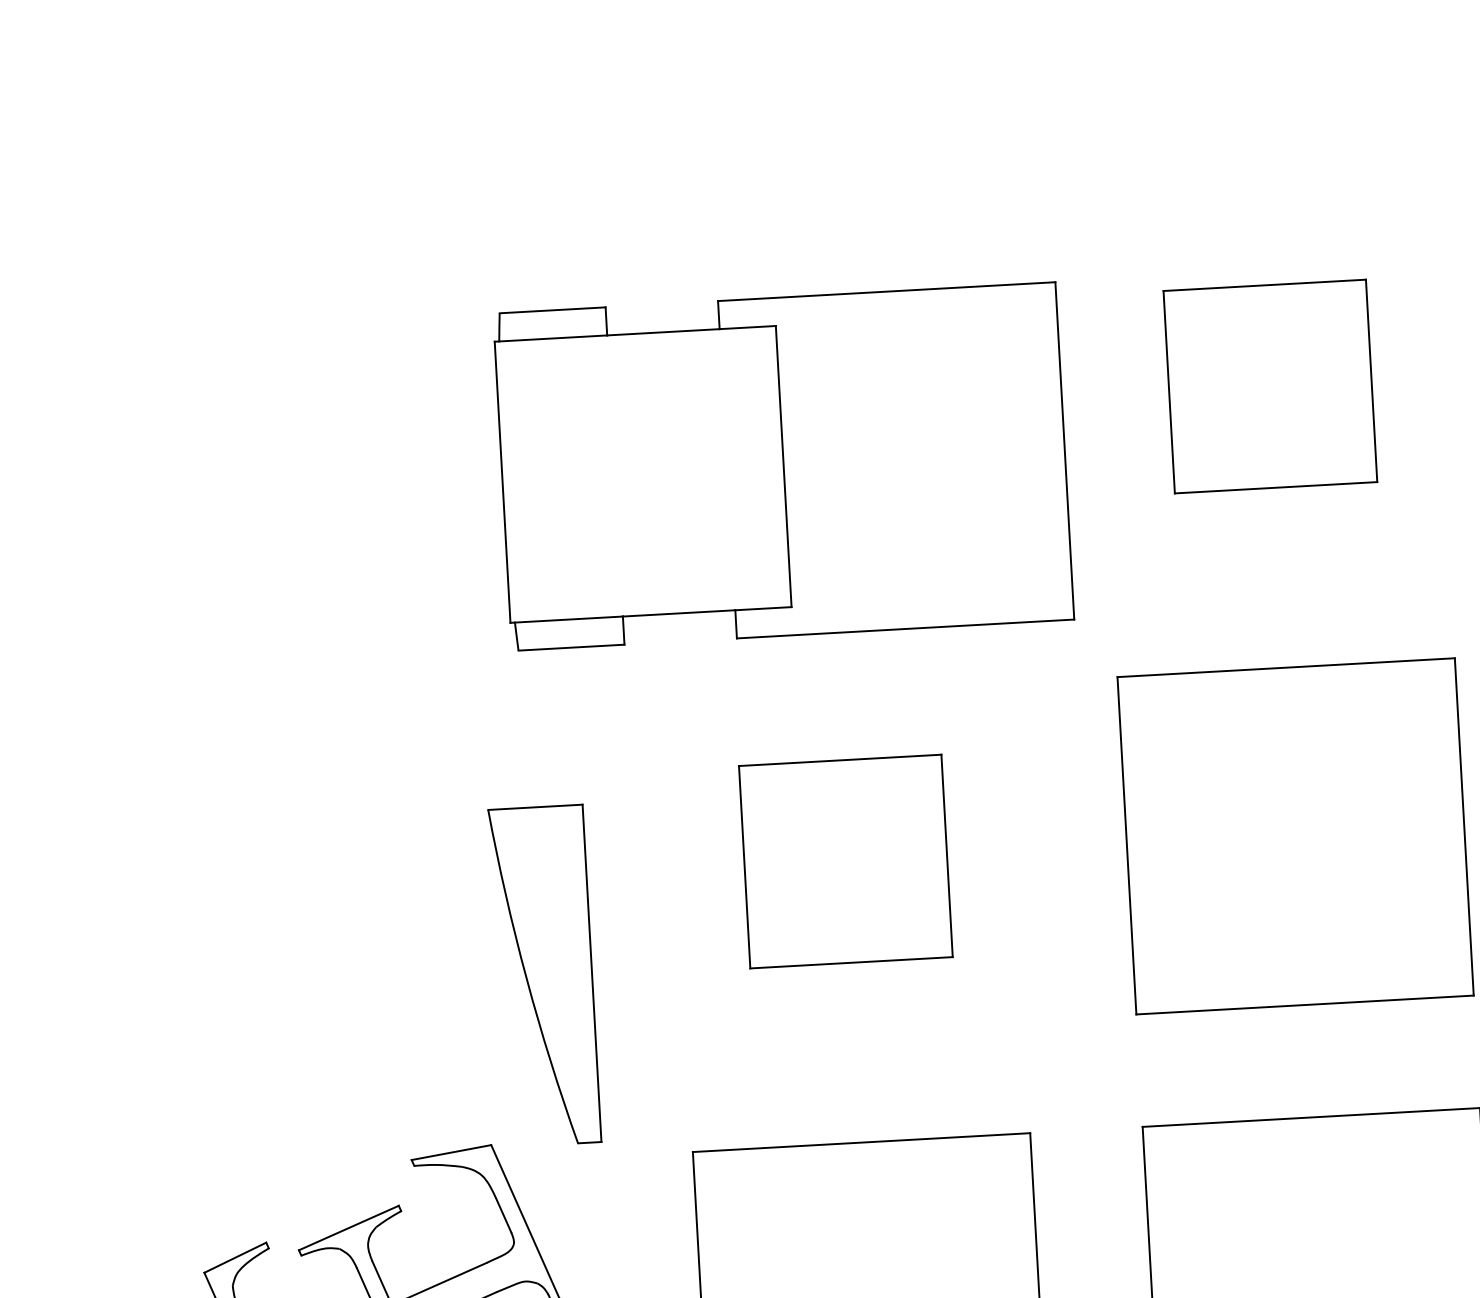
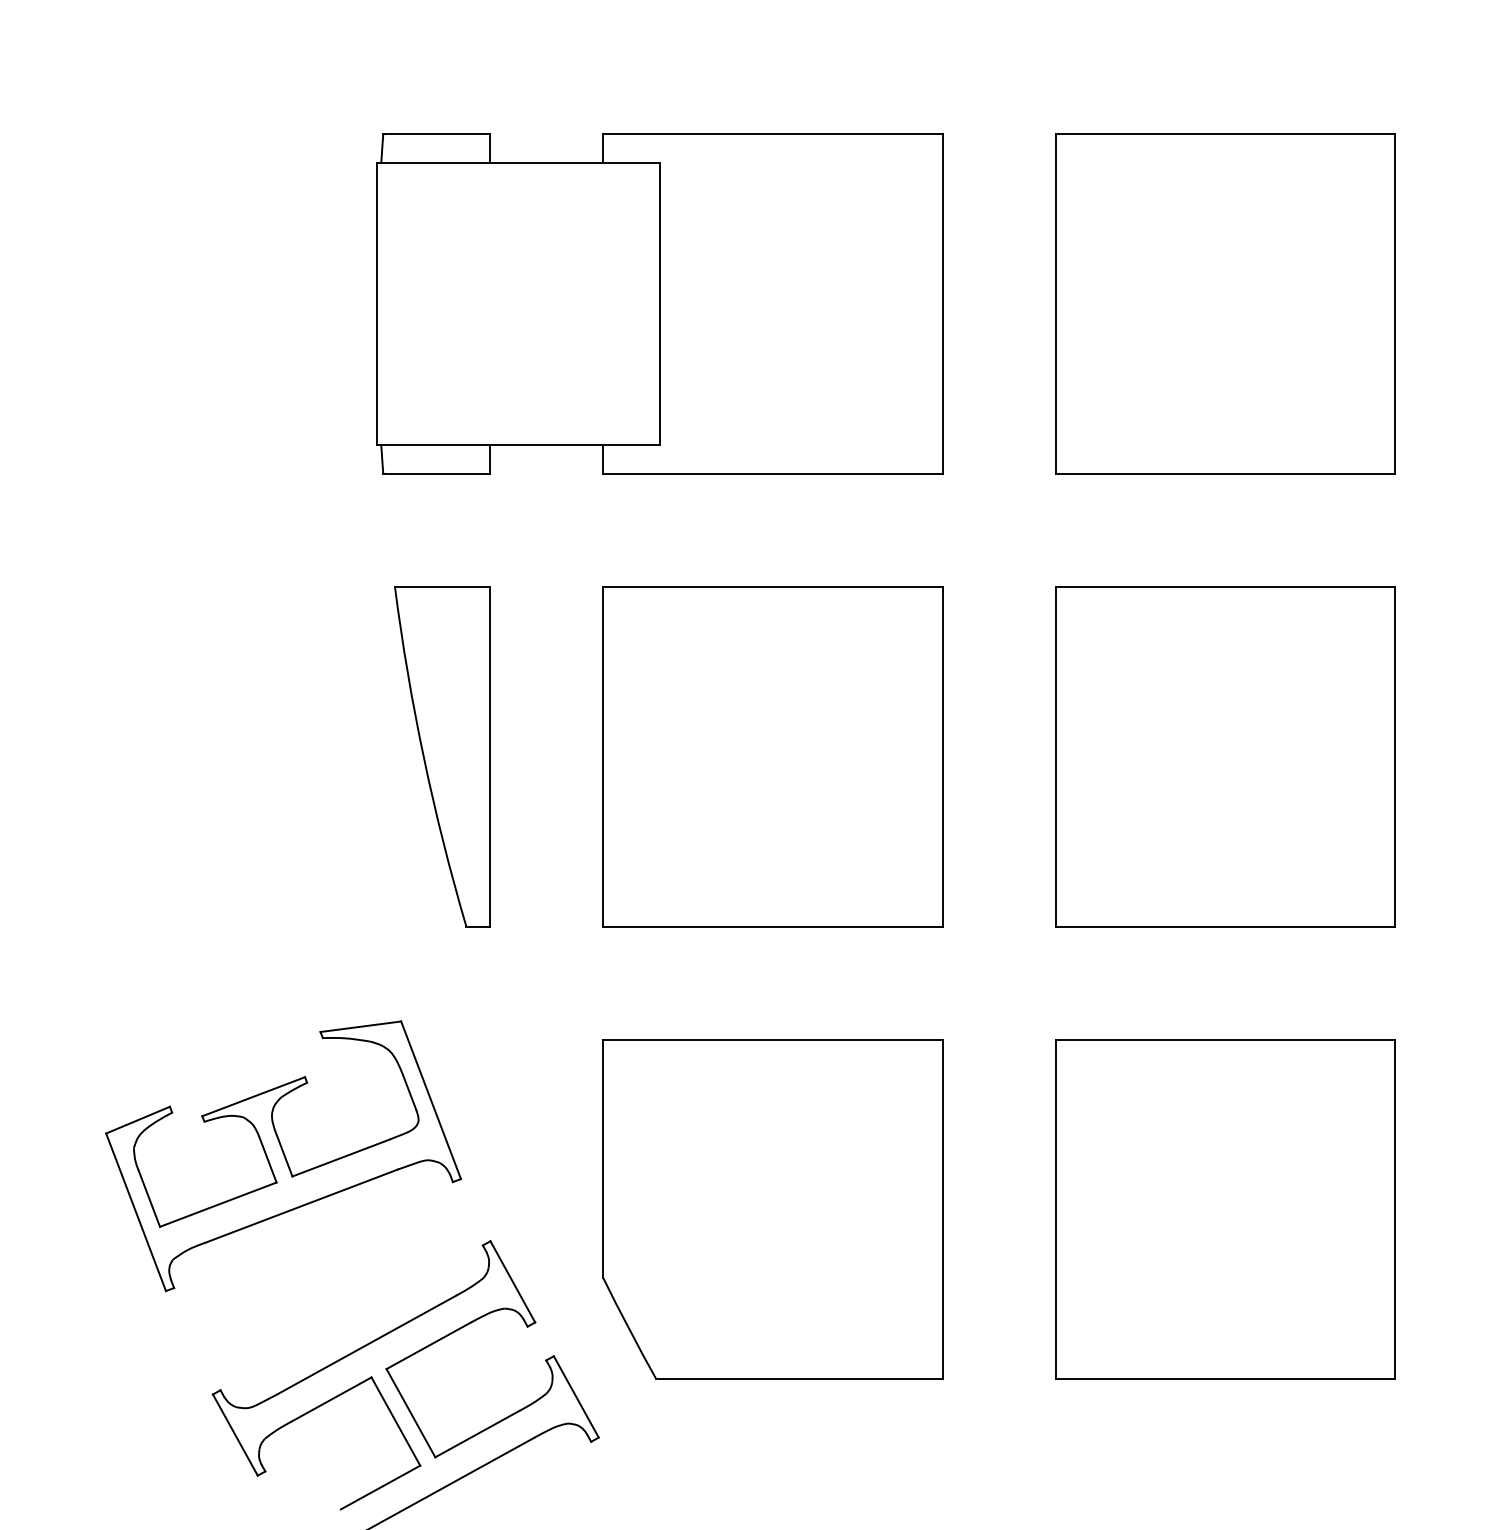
part: (1270, 386) -> (1225, 303), size x1.67
part: (783, 466) -> (659, 303), moved
part: (845, 861) -> (772, 756), size x1.67
part: (544, 975) -> (442, 756), moved

